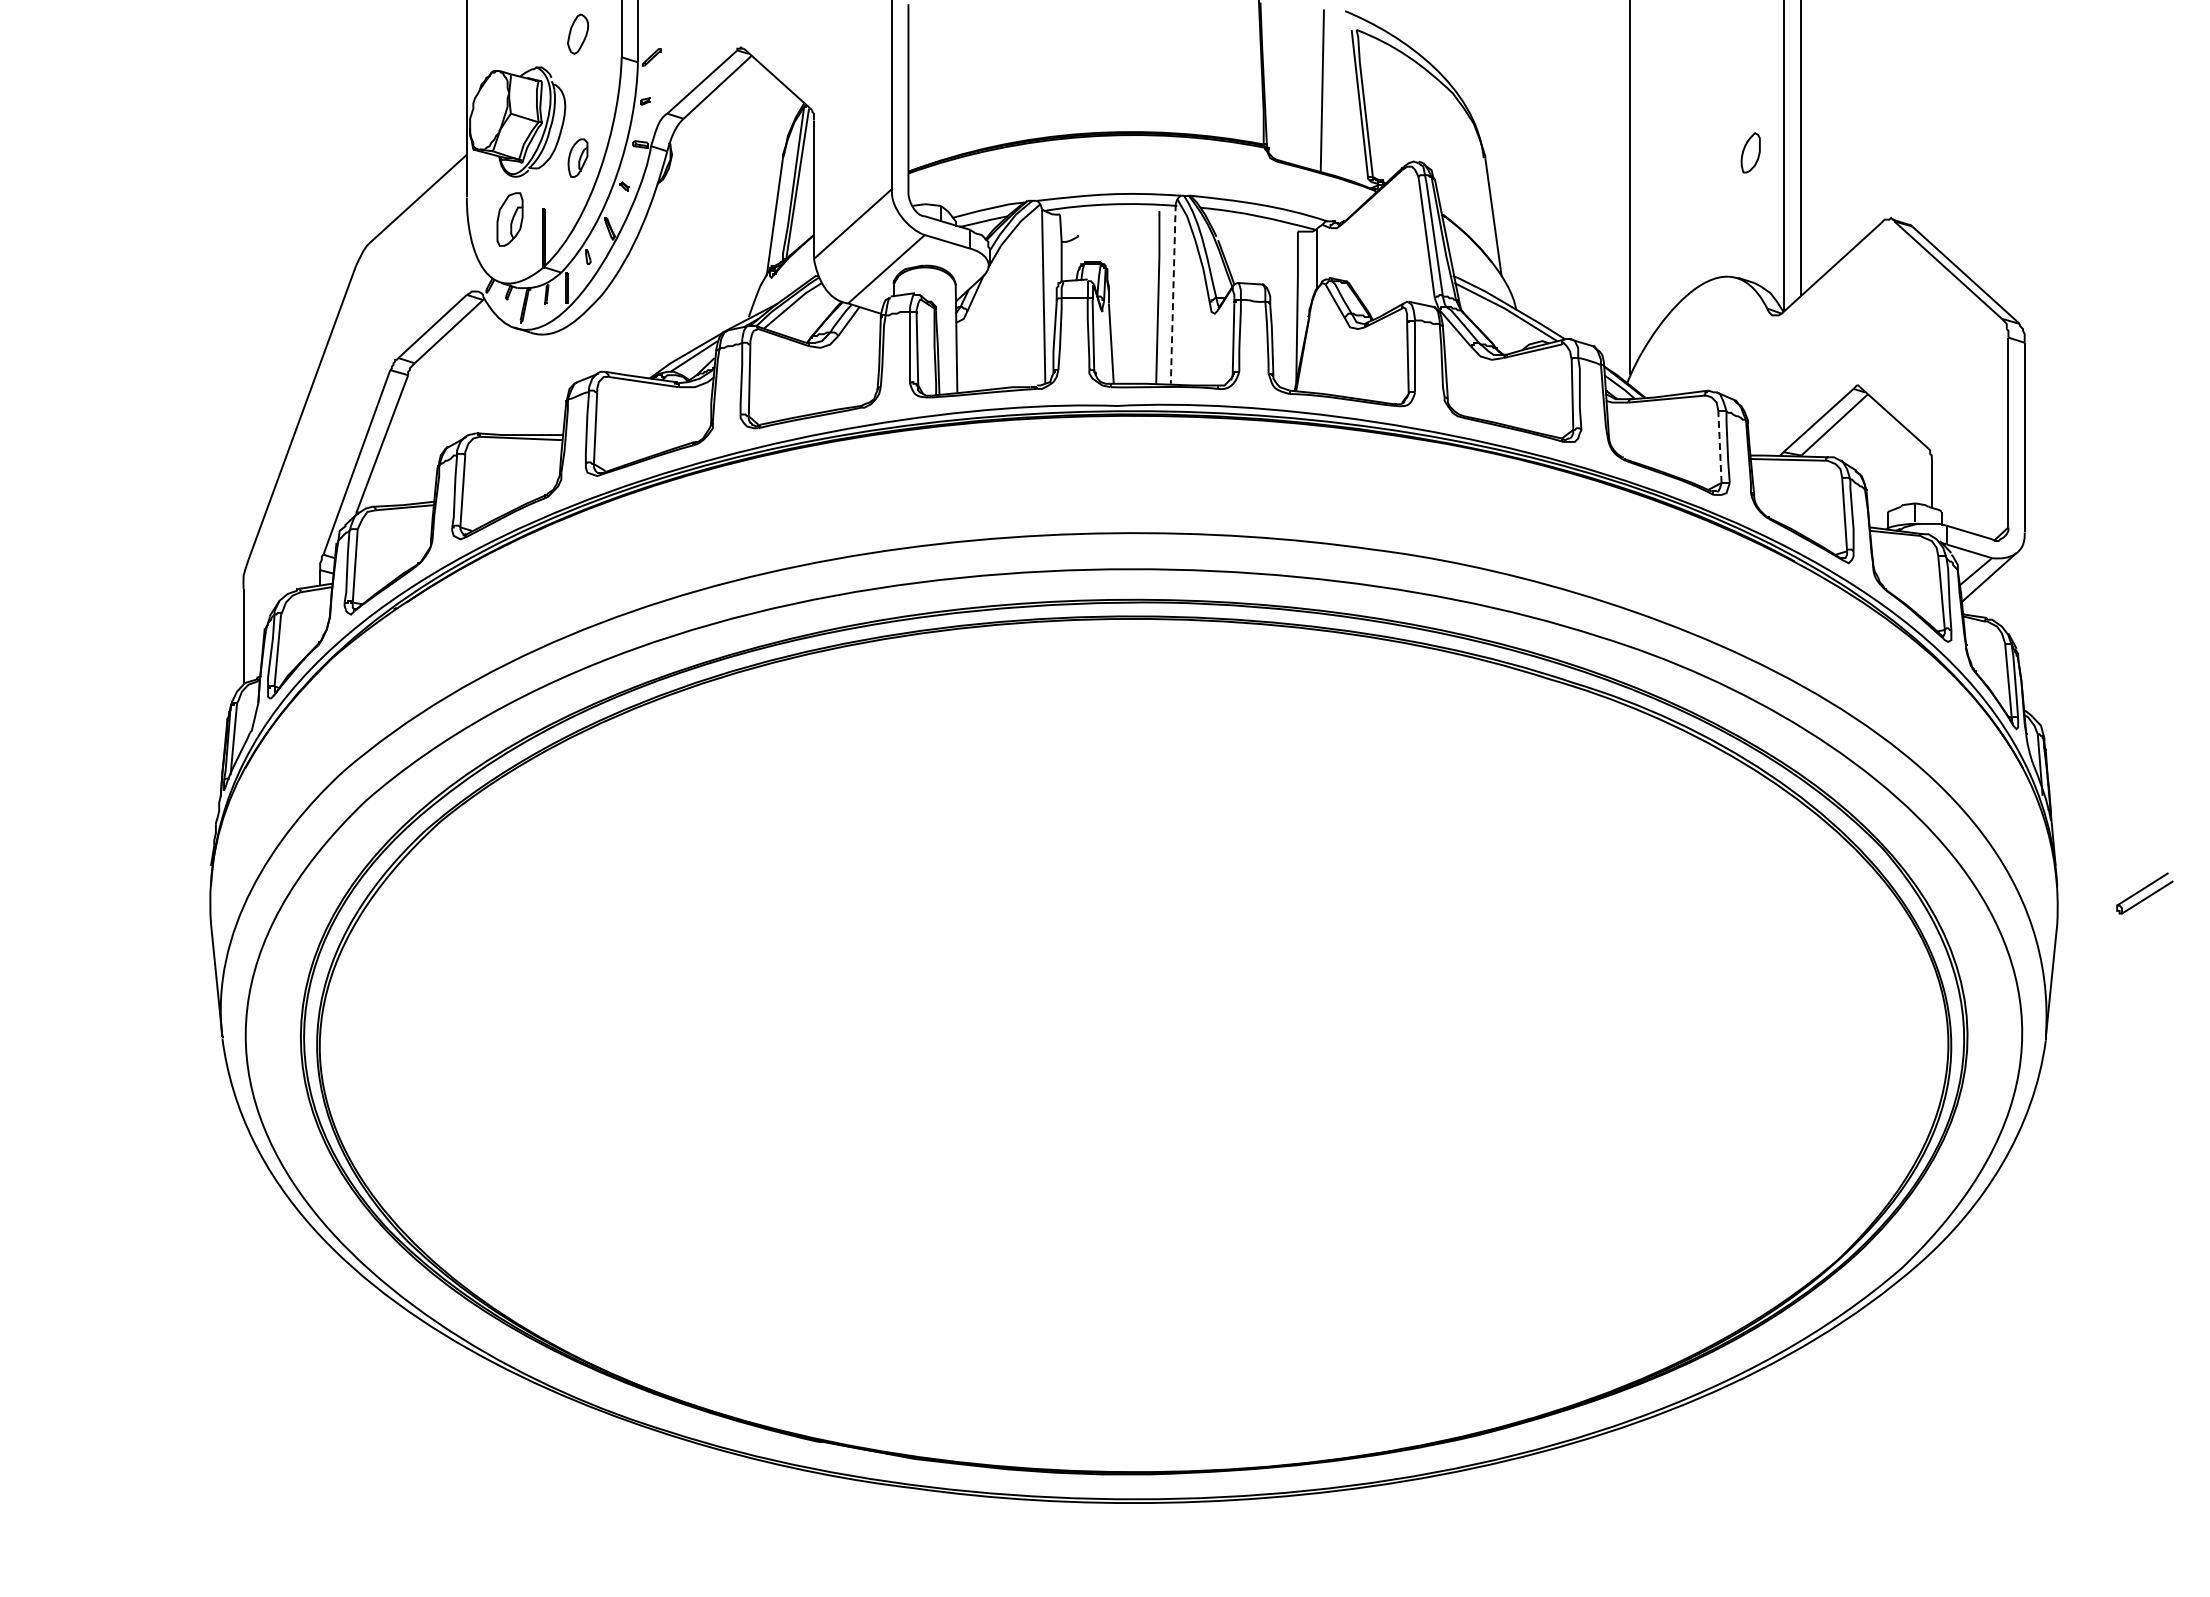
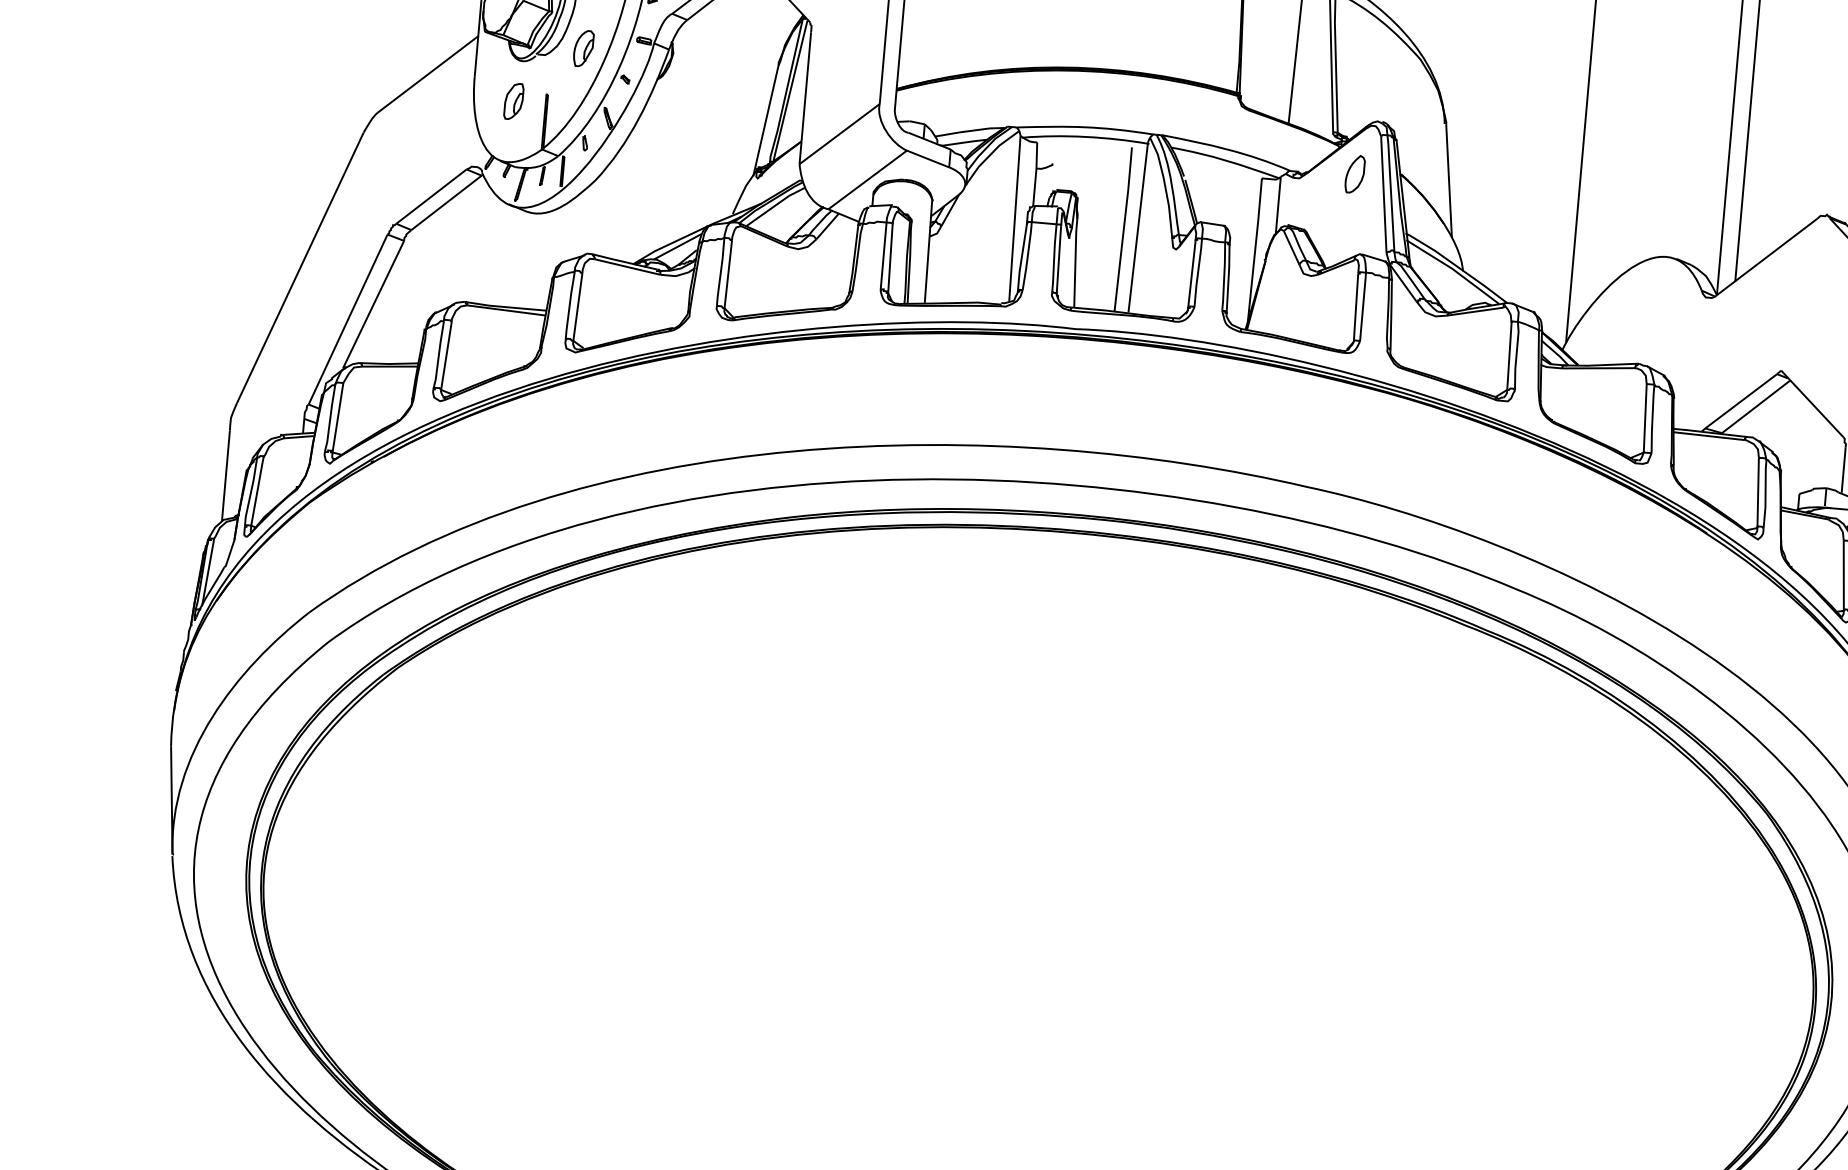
part: (1750, 152) -> (1354, 173), moved
part: (509, 219) -> (513, 101), size x0.71
line: (1173, 294) -> (1138, 227), dashed -> solid
line: (1719, 447) -> (1644, 418), dashed -> solid

